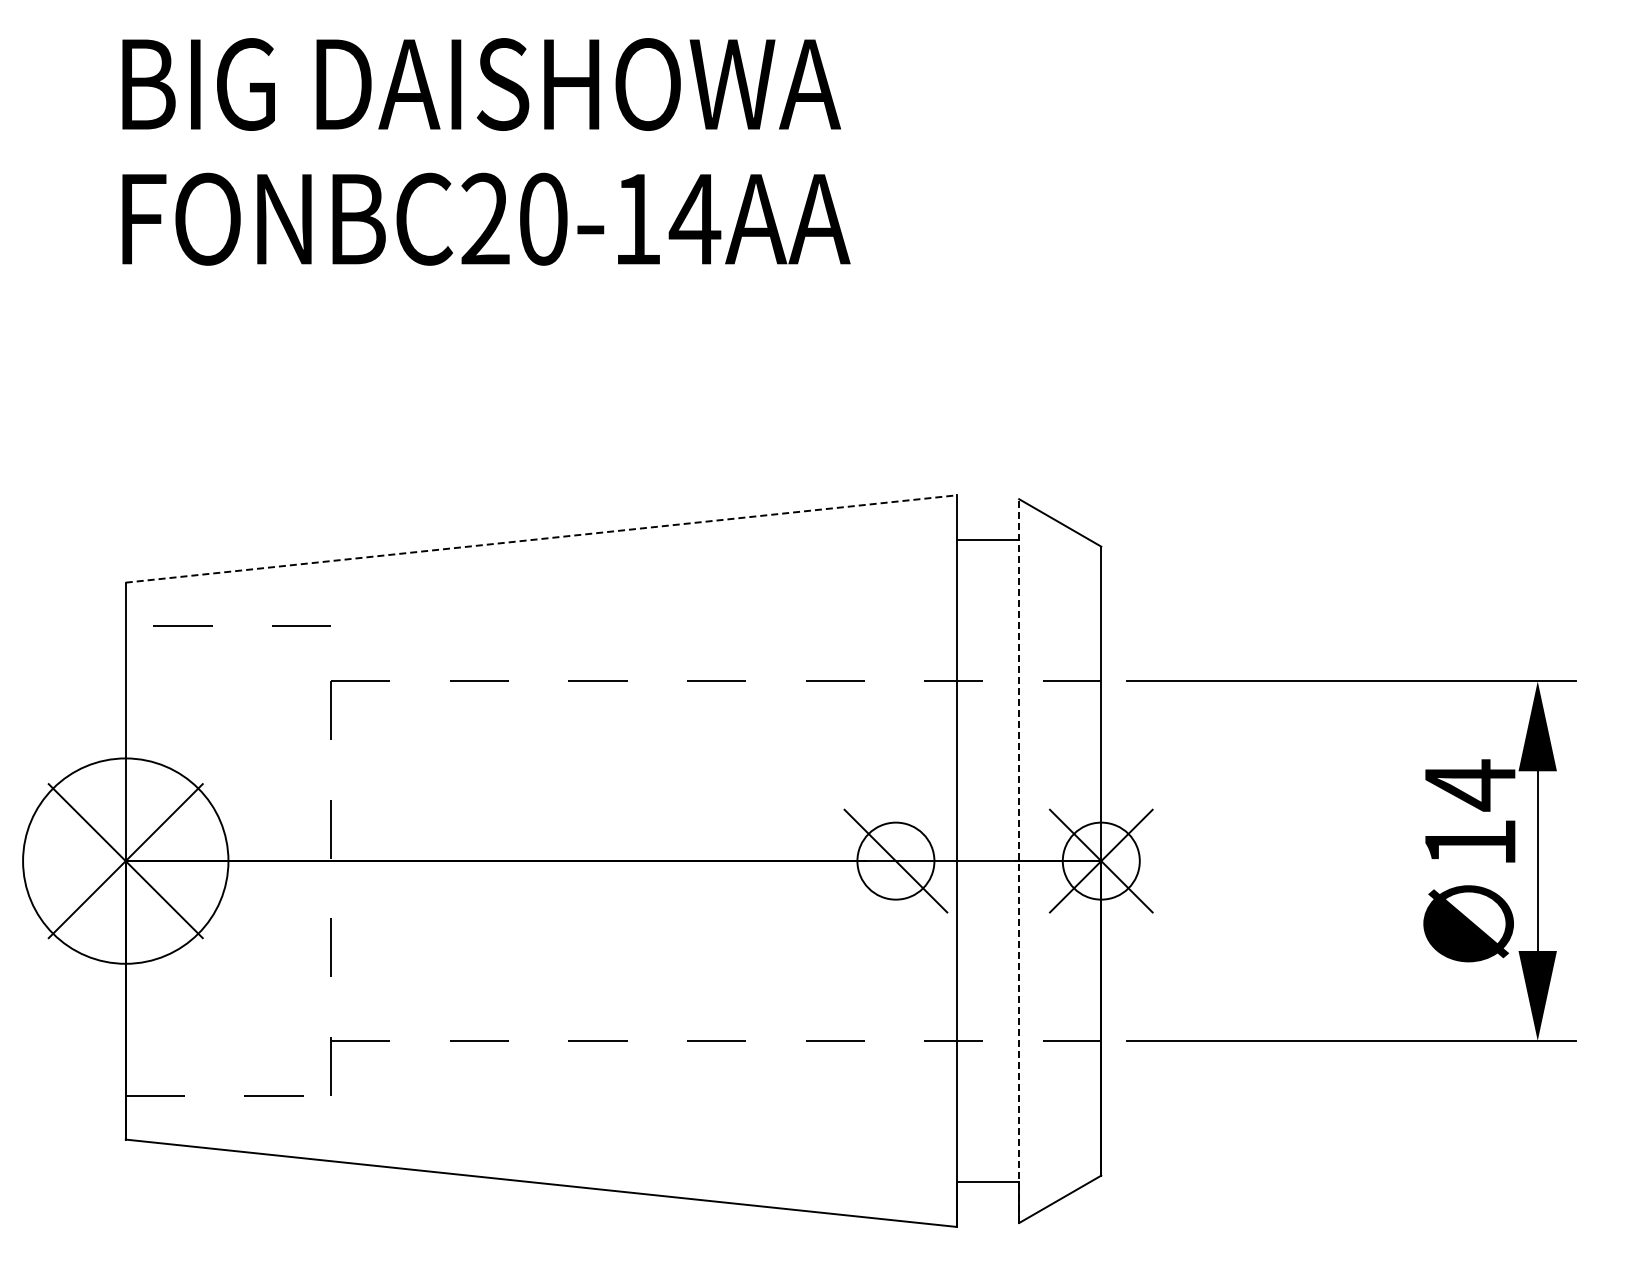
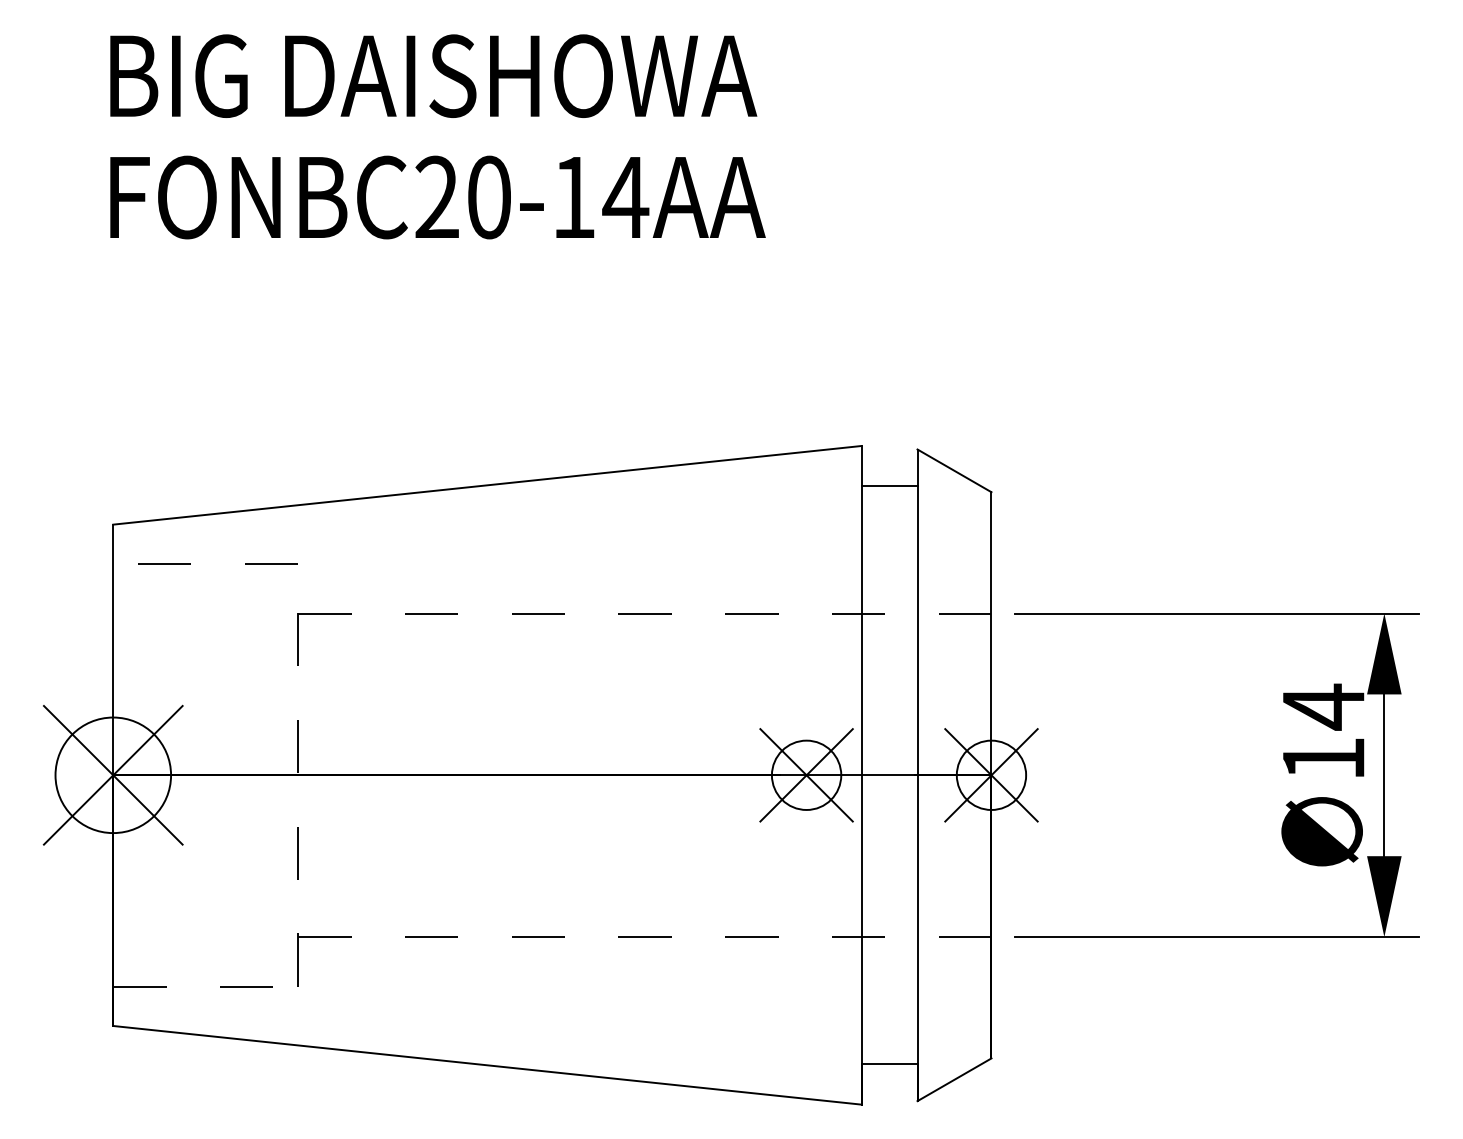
line: (541, 538) -> (487, 484), dashed -> solid
circle: (125, 860) -> (113, 774), size x0.62
line: (895, 860) -> (806, 774), added
line: (1019, 861) -> (917, 775), dashed -> solid

